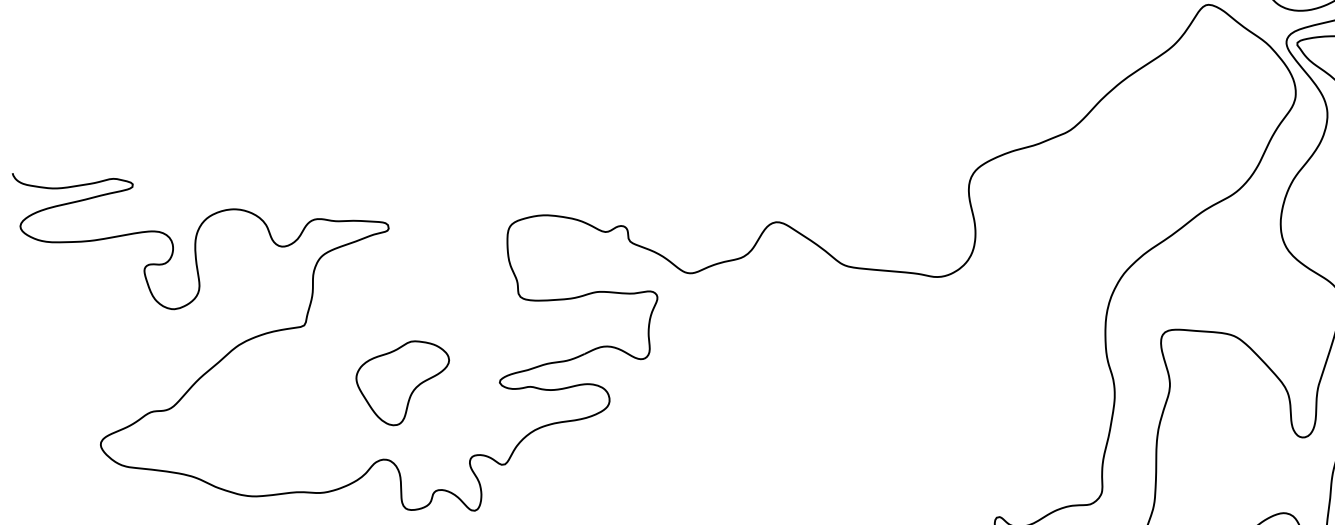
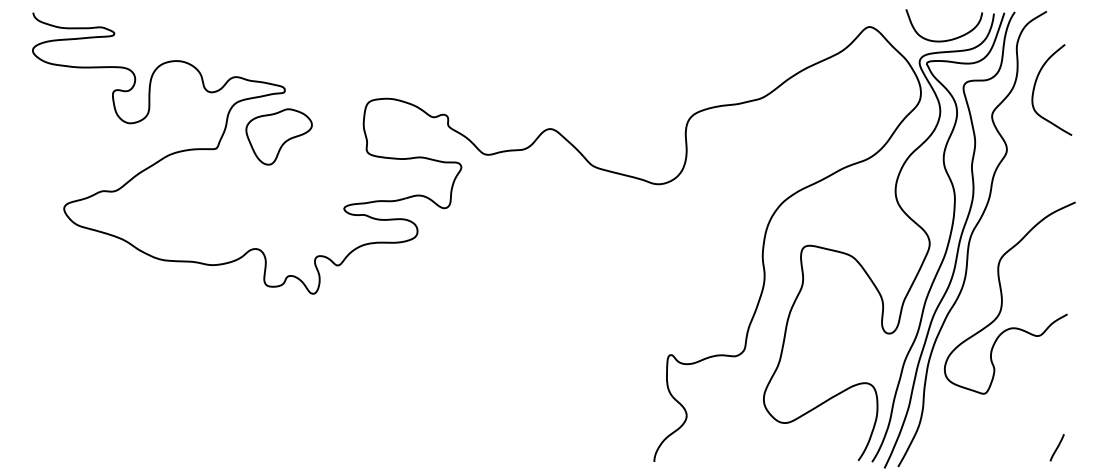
part: (403, 382) -> (278, 136), moved

